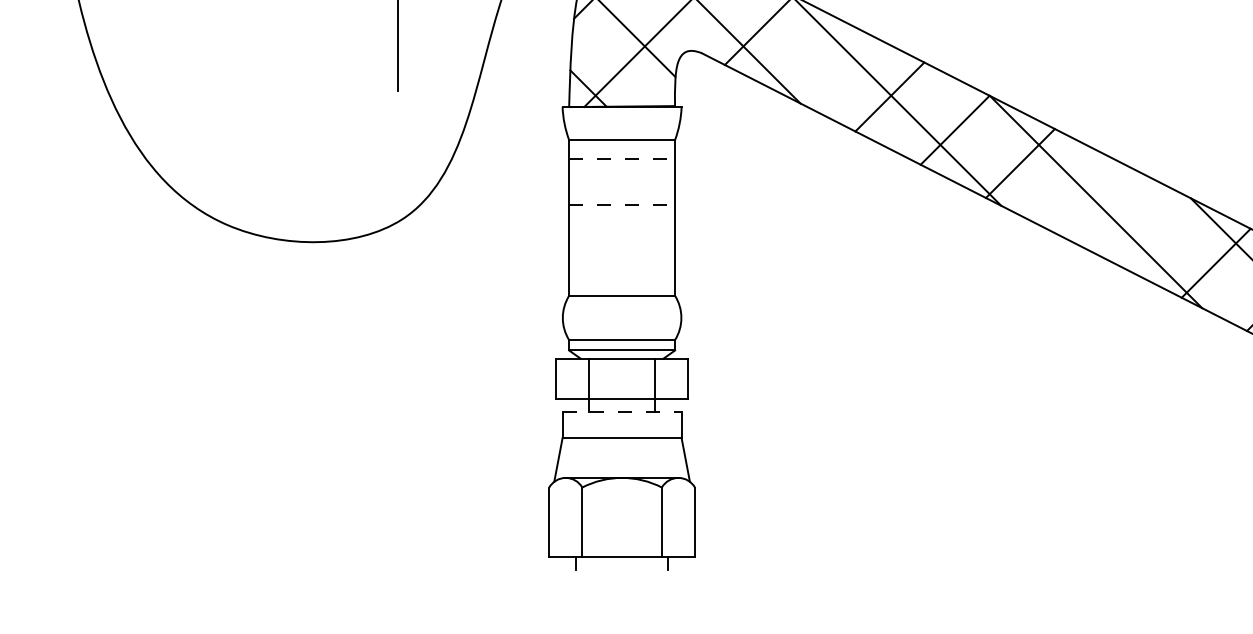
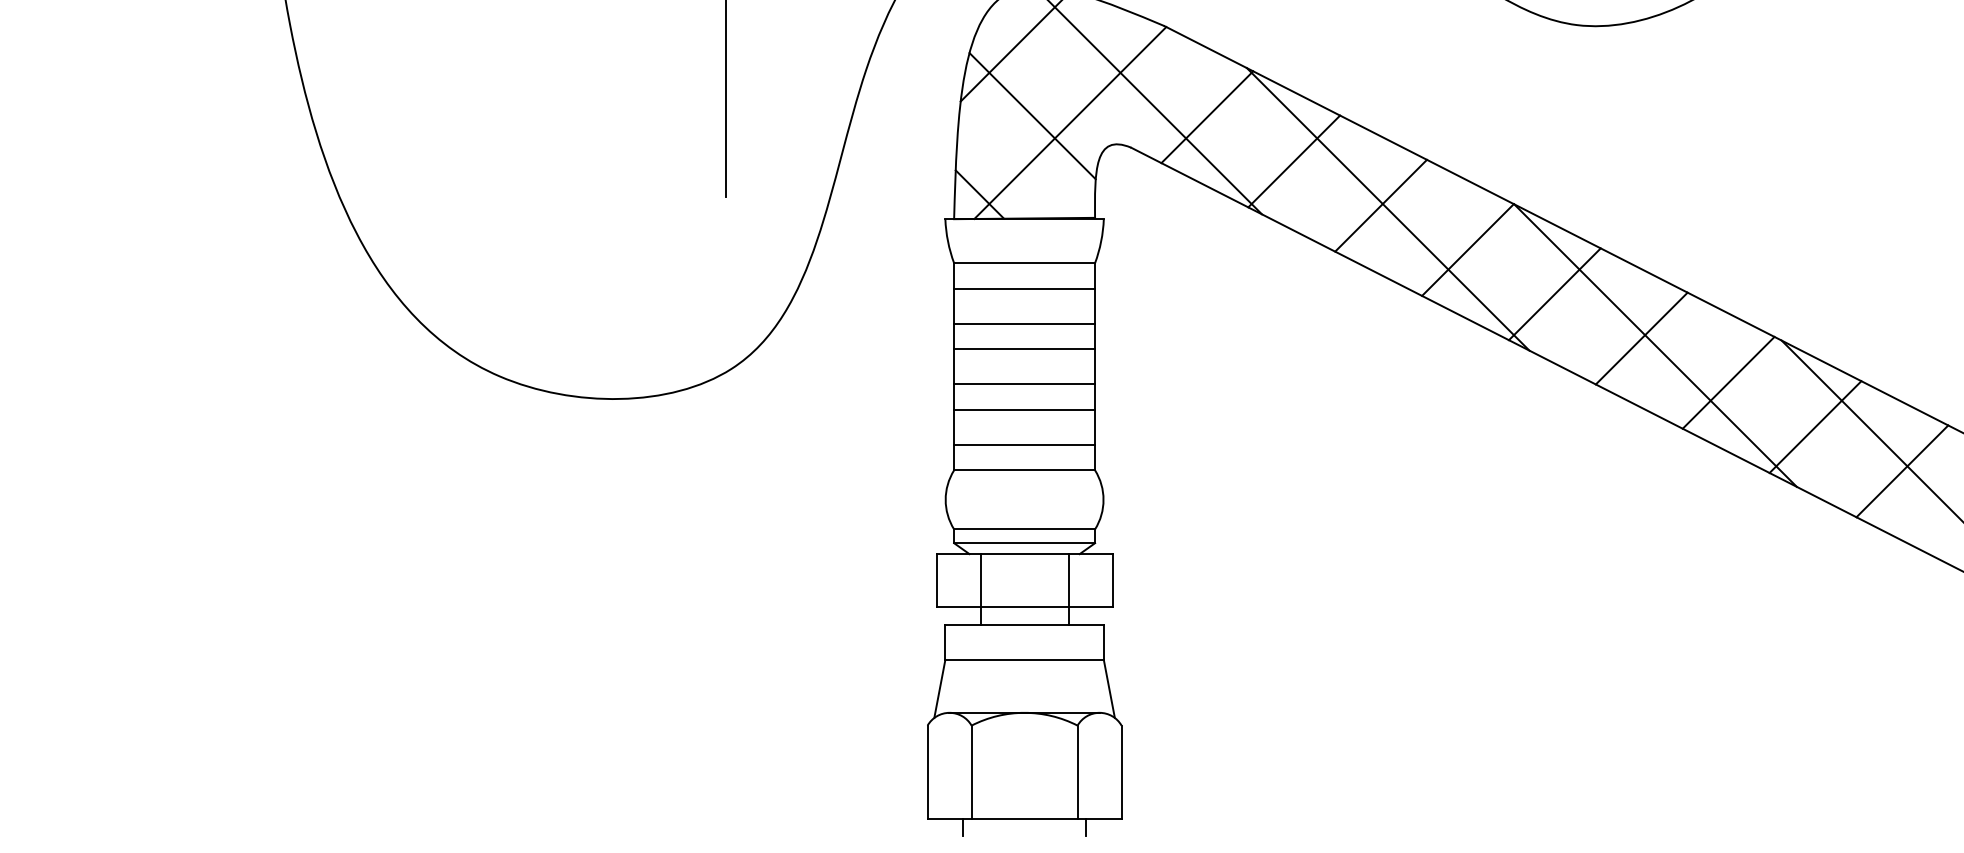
line: (824, 63) -> (1294, 161), added
line: (622, 159) -> (1025, 288), dashed -> solid
line: (622, 185) -> (1024, 323), added
line: (1085, 196) -> (1641, 338), added
line: (622, 204) -> (1025, 349), dashed -> solid
line: (1150, 229) -> (1728, 382), added
line: (622, 231) -> (1024, 384), added
line: (622, 250) -> (1024, 409), added
line: (622, 277) -> (1024, 445), added
line: (622, 411) -> (1025, 624), dashed -> solid

